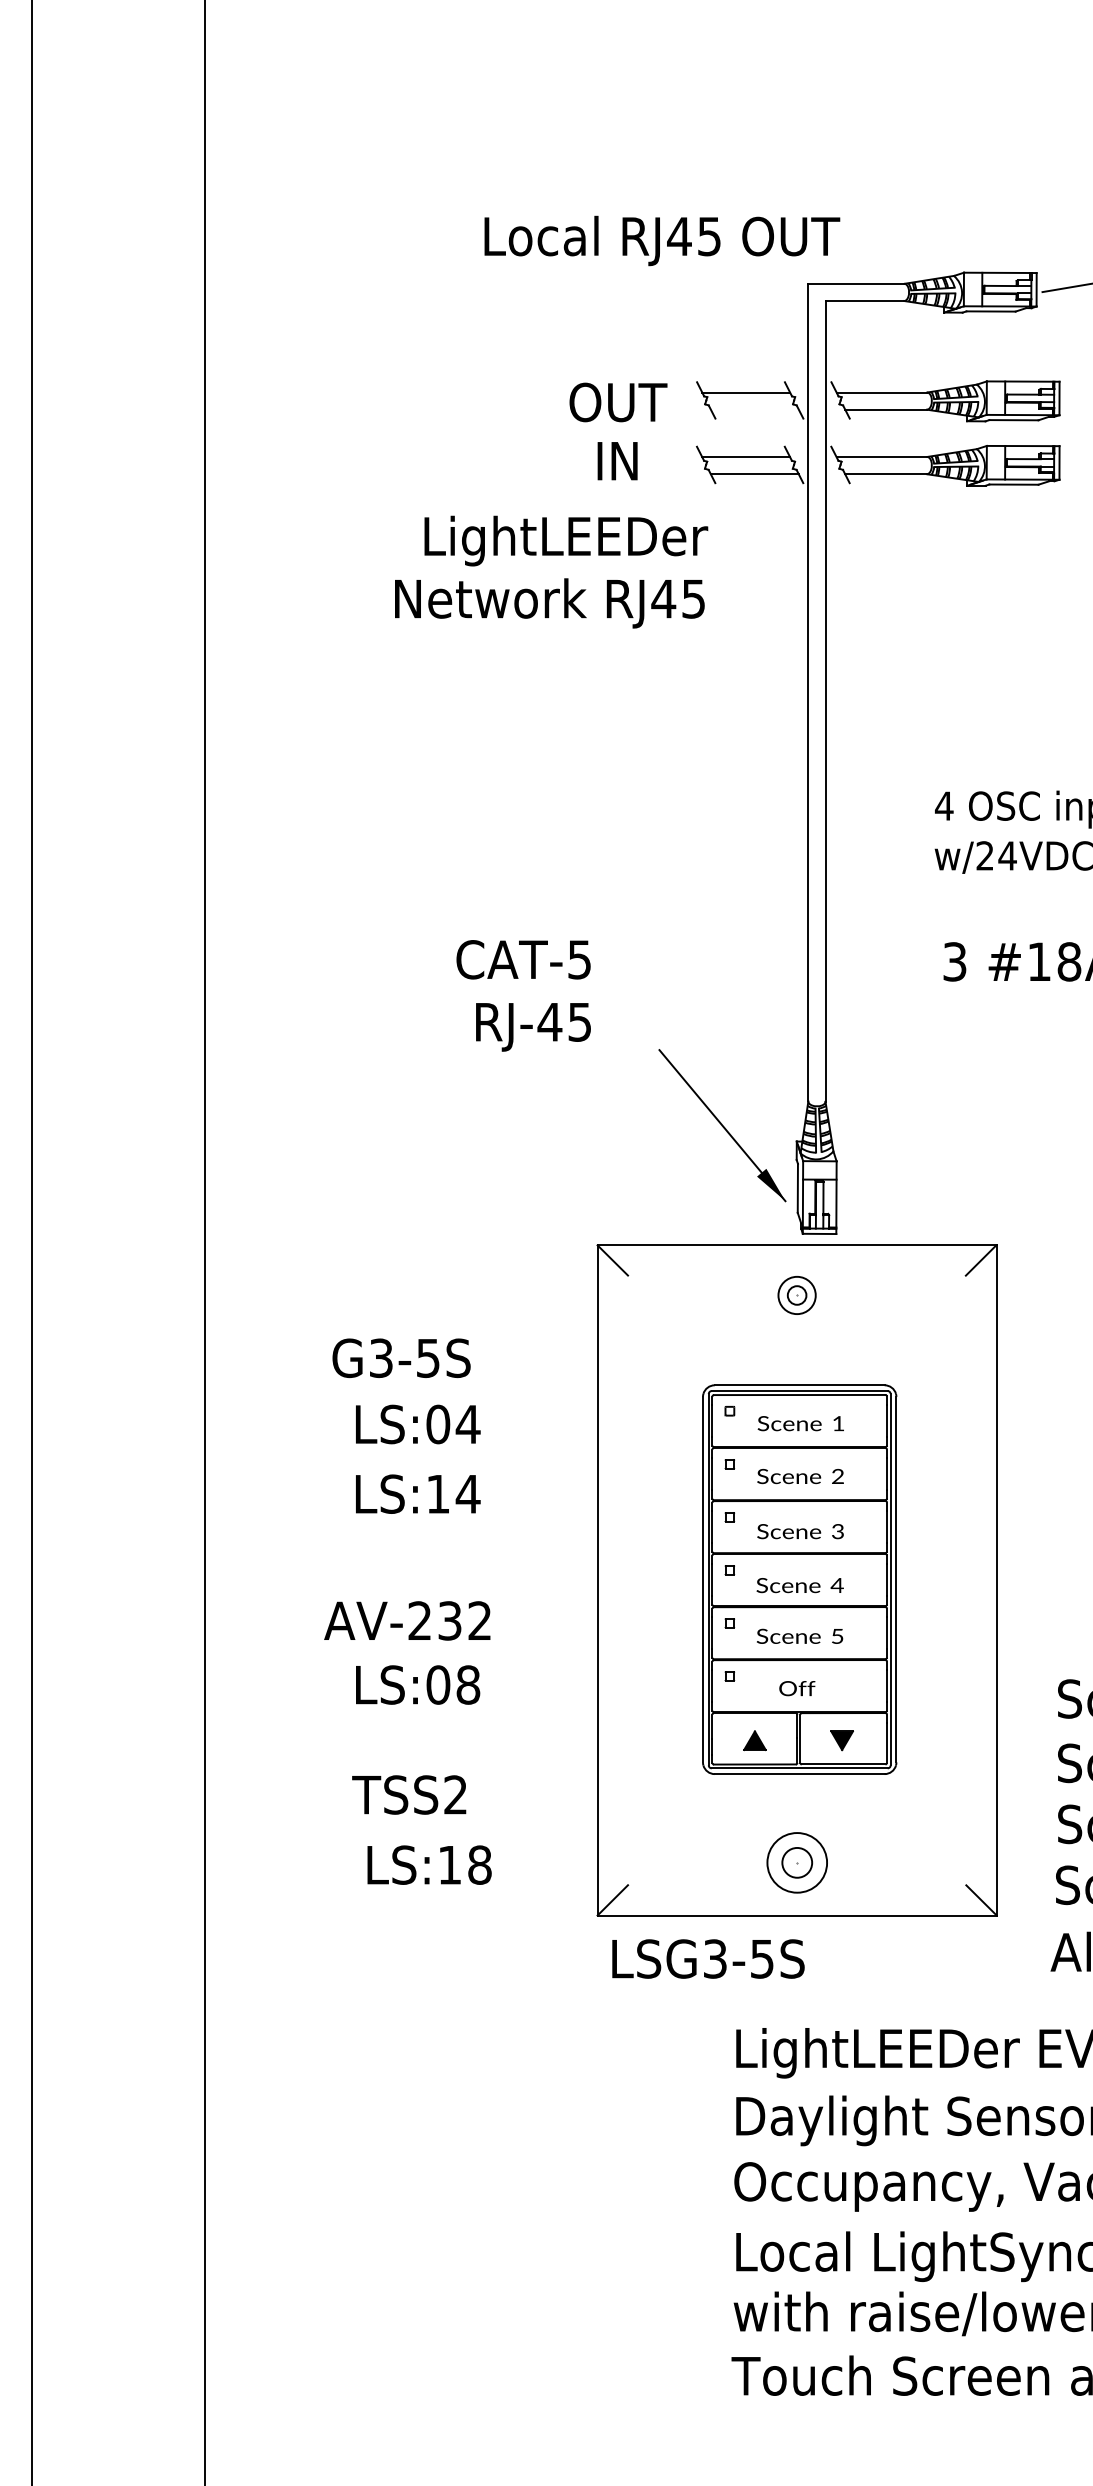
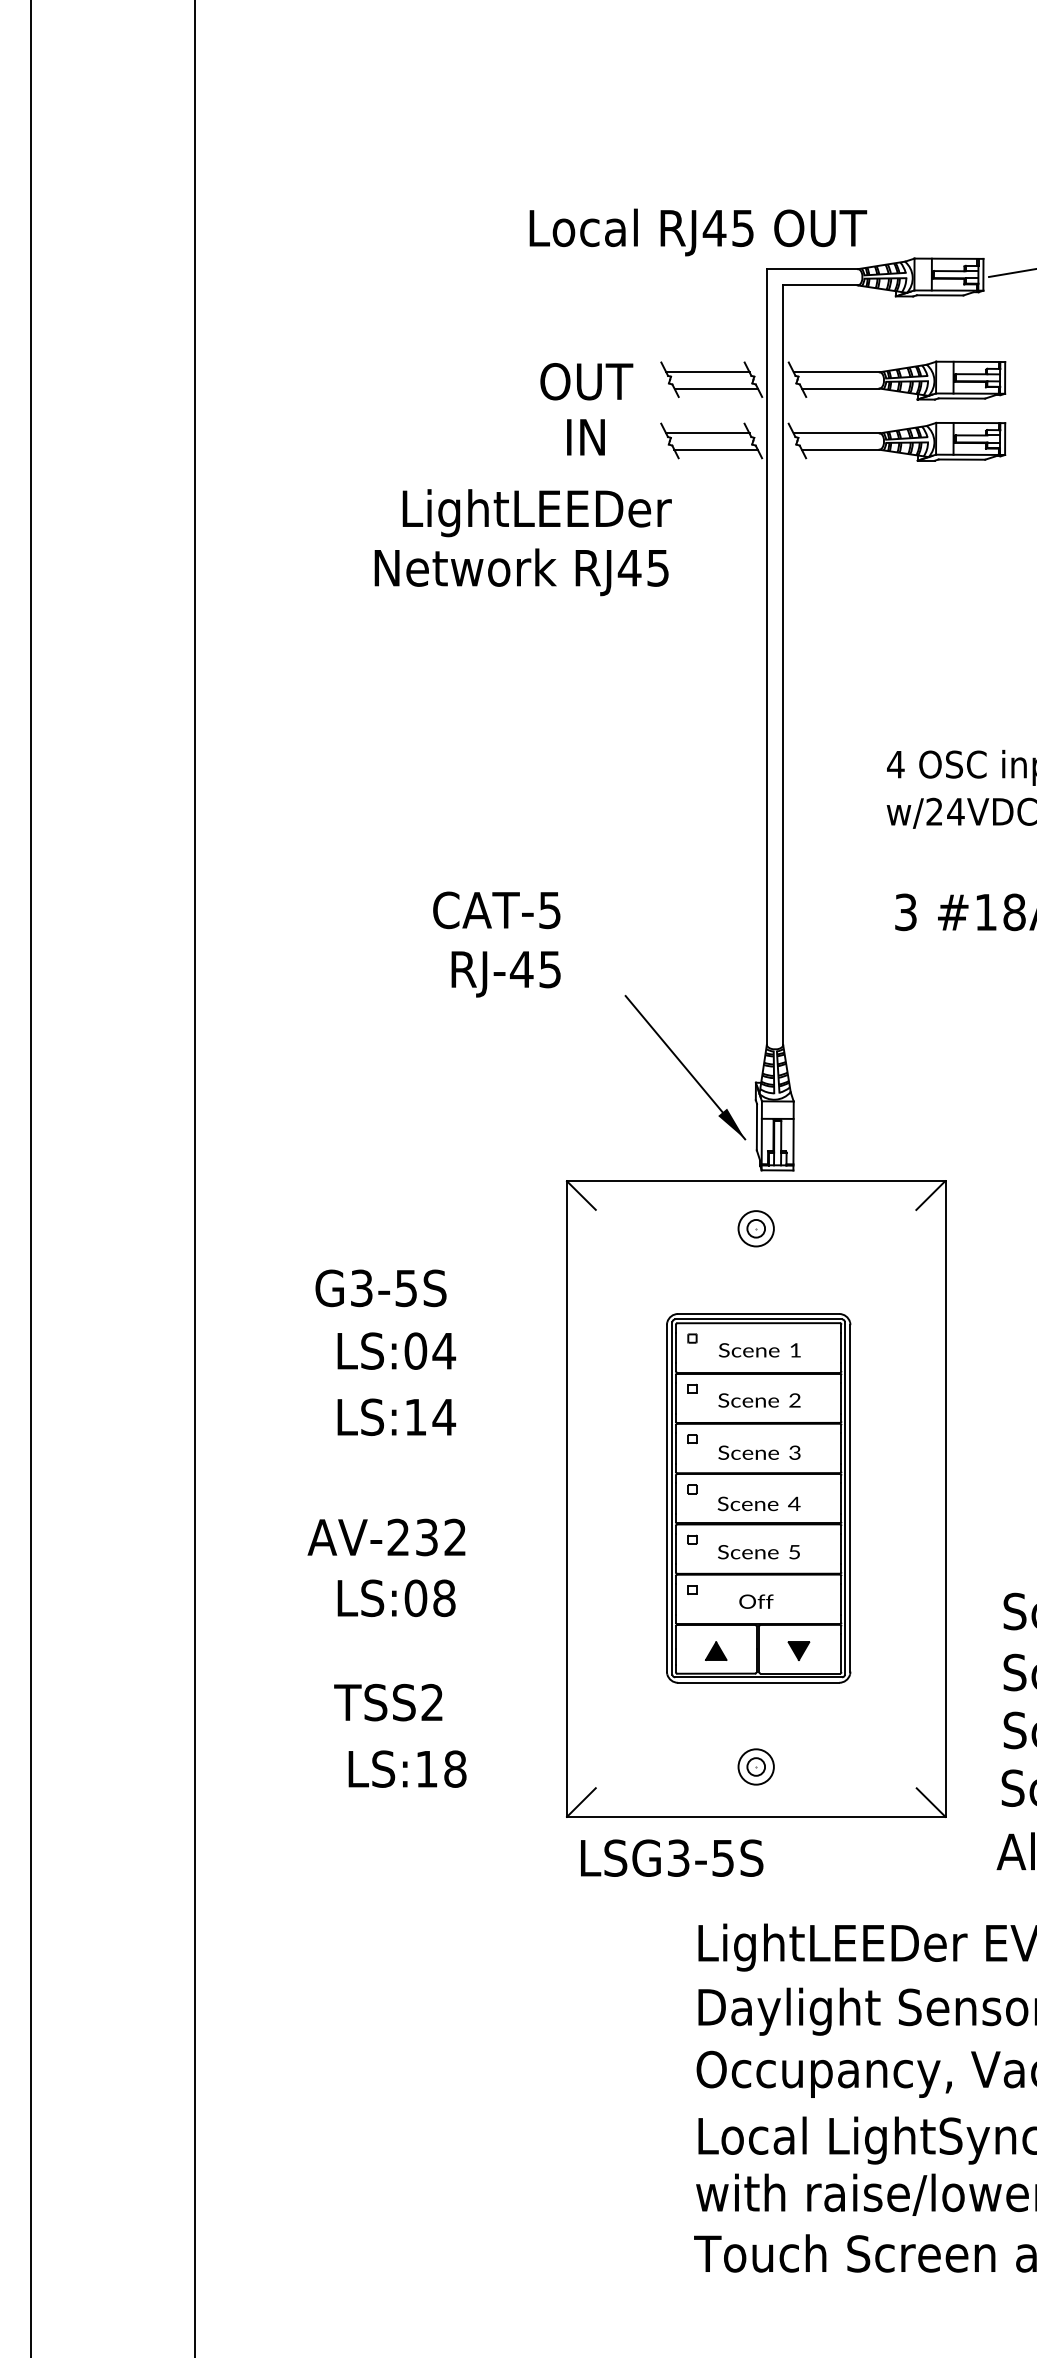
text: (662, 240) -> (698, 232), moved
line: (754, 409) -> (715, 388), added
part: (796, 1862) -> (755, 1766), size x0.62

